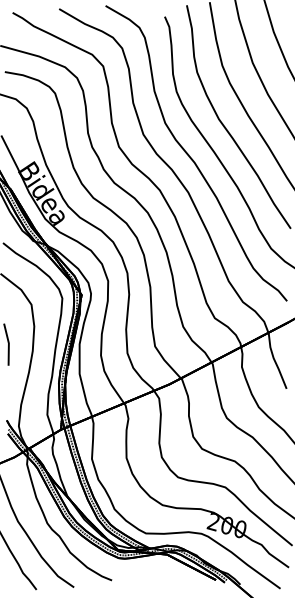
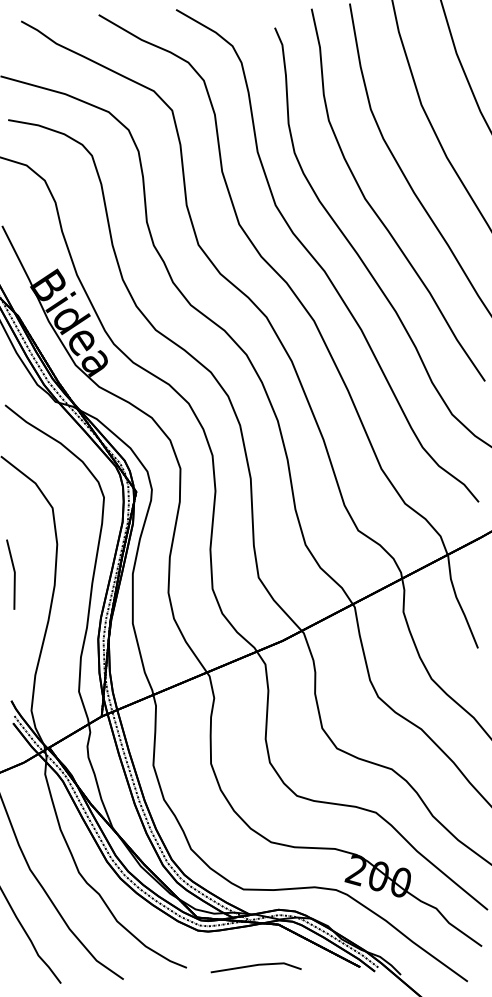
line: (153, 579) -> (256, 966), added

